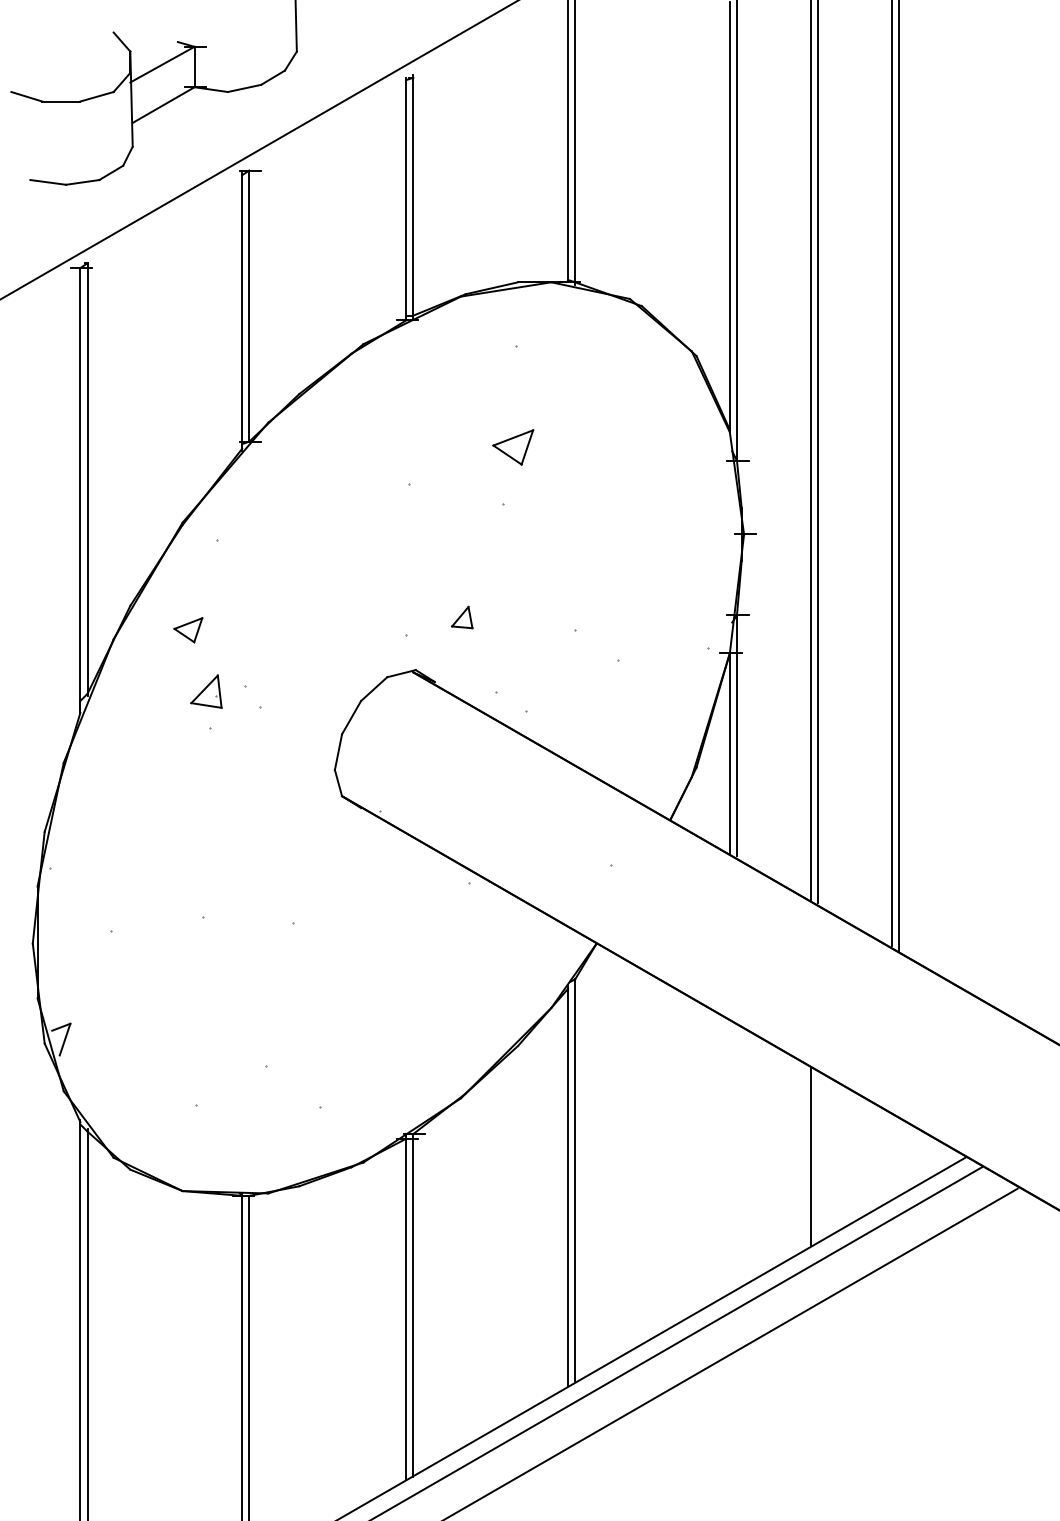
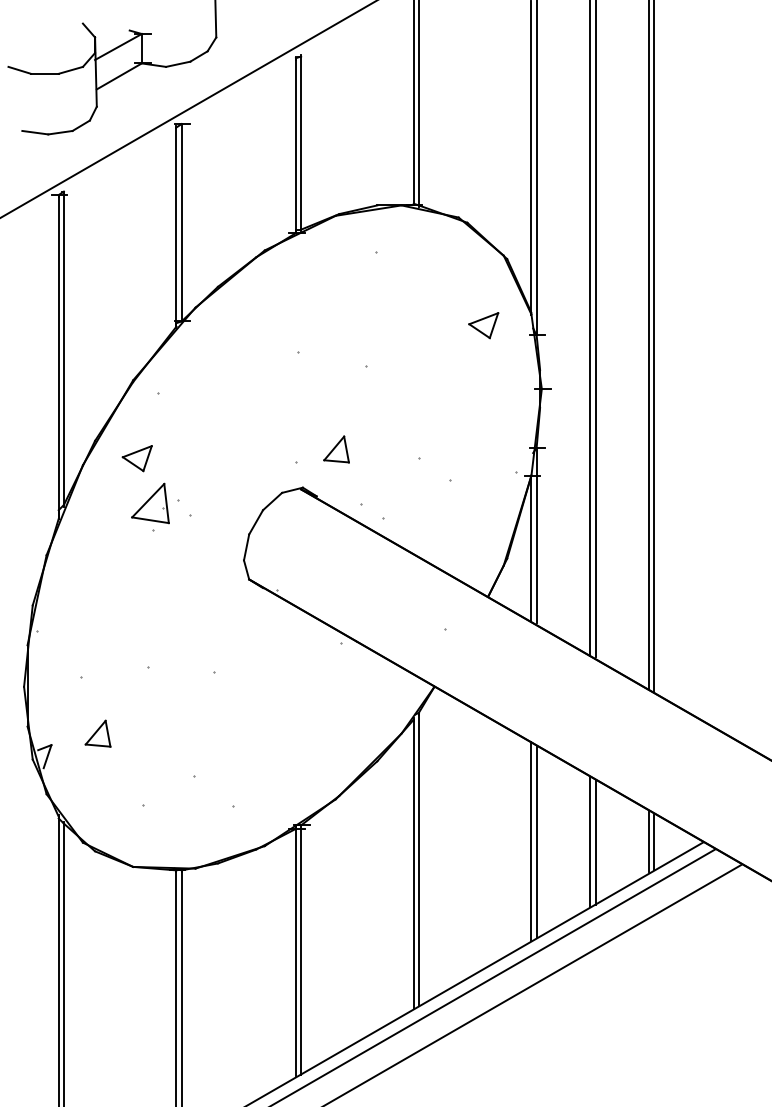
part: (513, 447) -> (483, 325), moved
part: (462, 617) -> (336, 449), size x1.67
part: (188, 630) -> (137, 458), size x1.43
part: (206, 691) -> (150, 503), size x1.67
part: (134, 1007) -> (98, 733), added
line: (729, 1156) -> (531, 841), added
line: (736, 1156) -> (536, 841), added
line: (891, 1156) -> (649, 841), added
line: (817, 1157) -> (595, 842), added
line: (898, 1157) -> (654, 842), added

